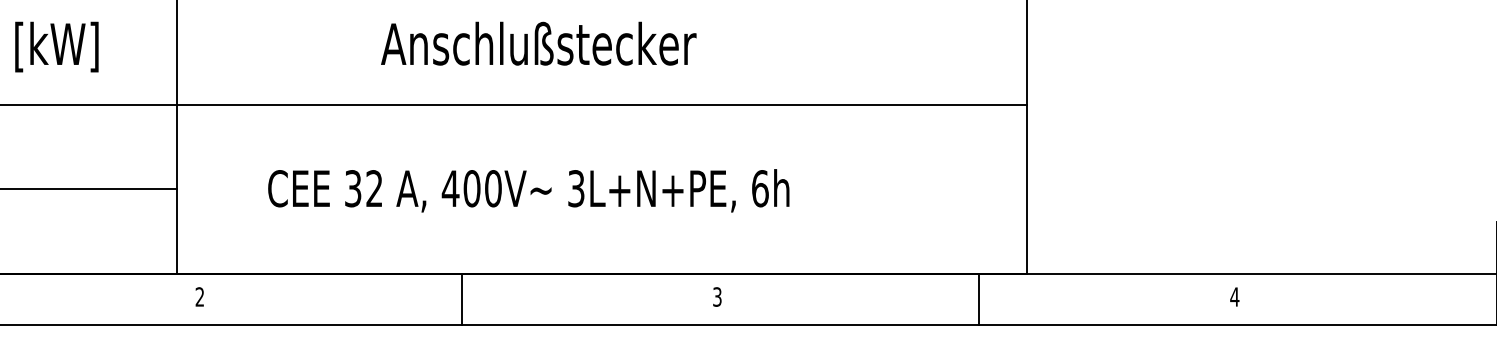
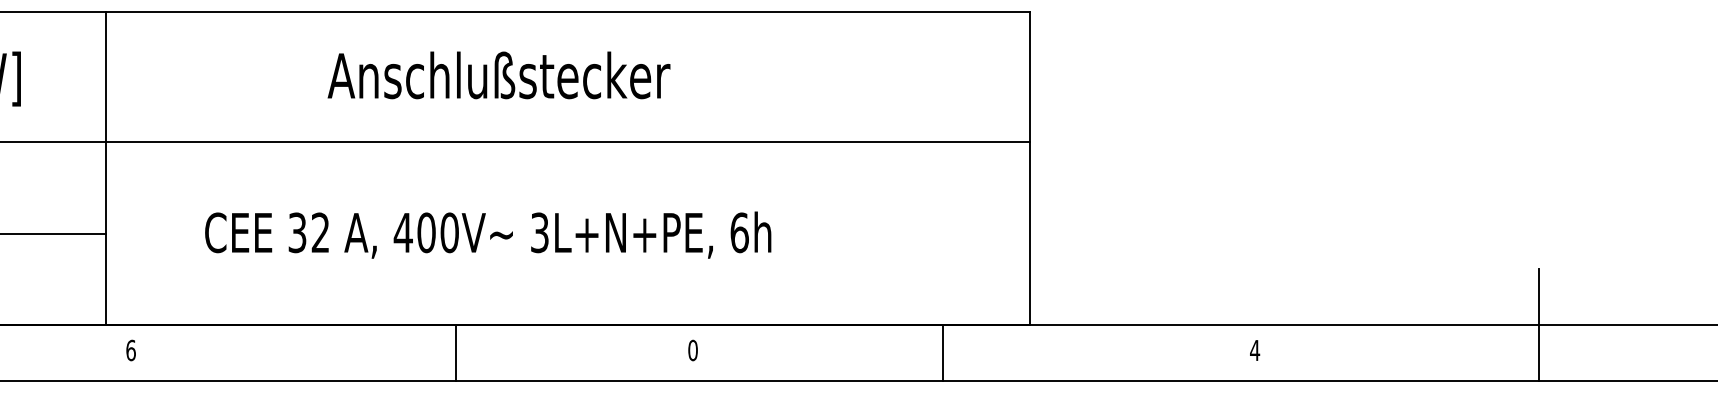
text: (199, 297) -> (130, 350), 2 -> 6
text: (716, 297) -> (692, 350), 3 -> 0
line: (461, 299) -> (456, 353), moved
line: (979, 299) -> (943, 353), moved

